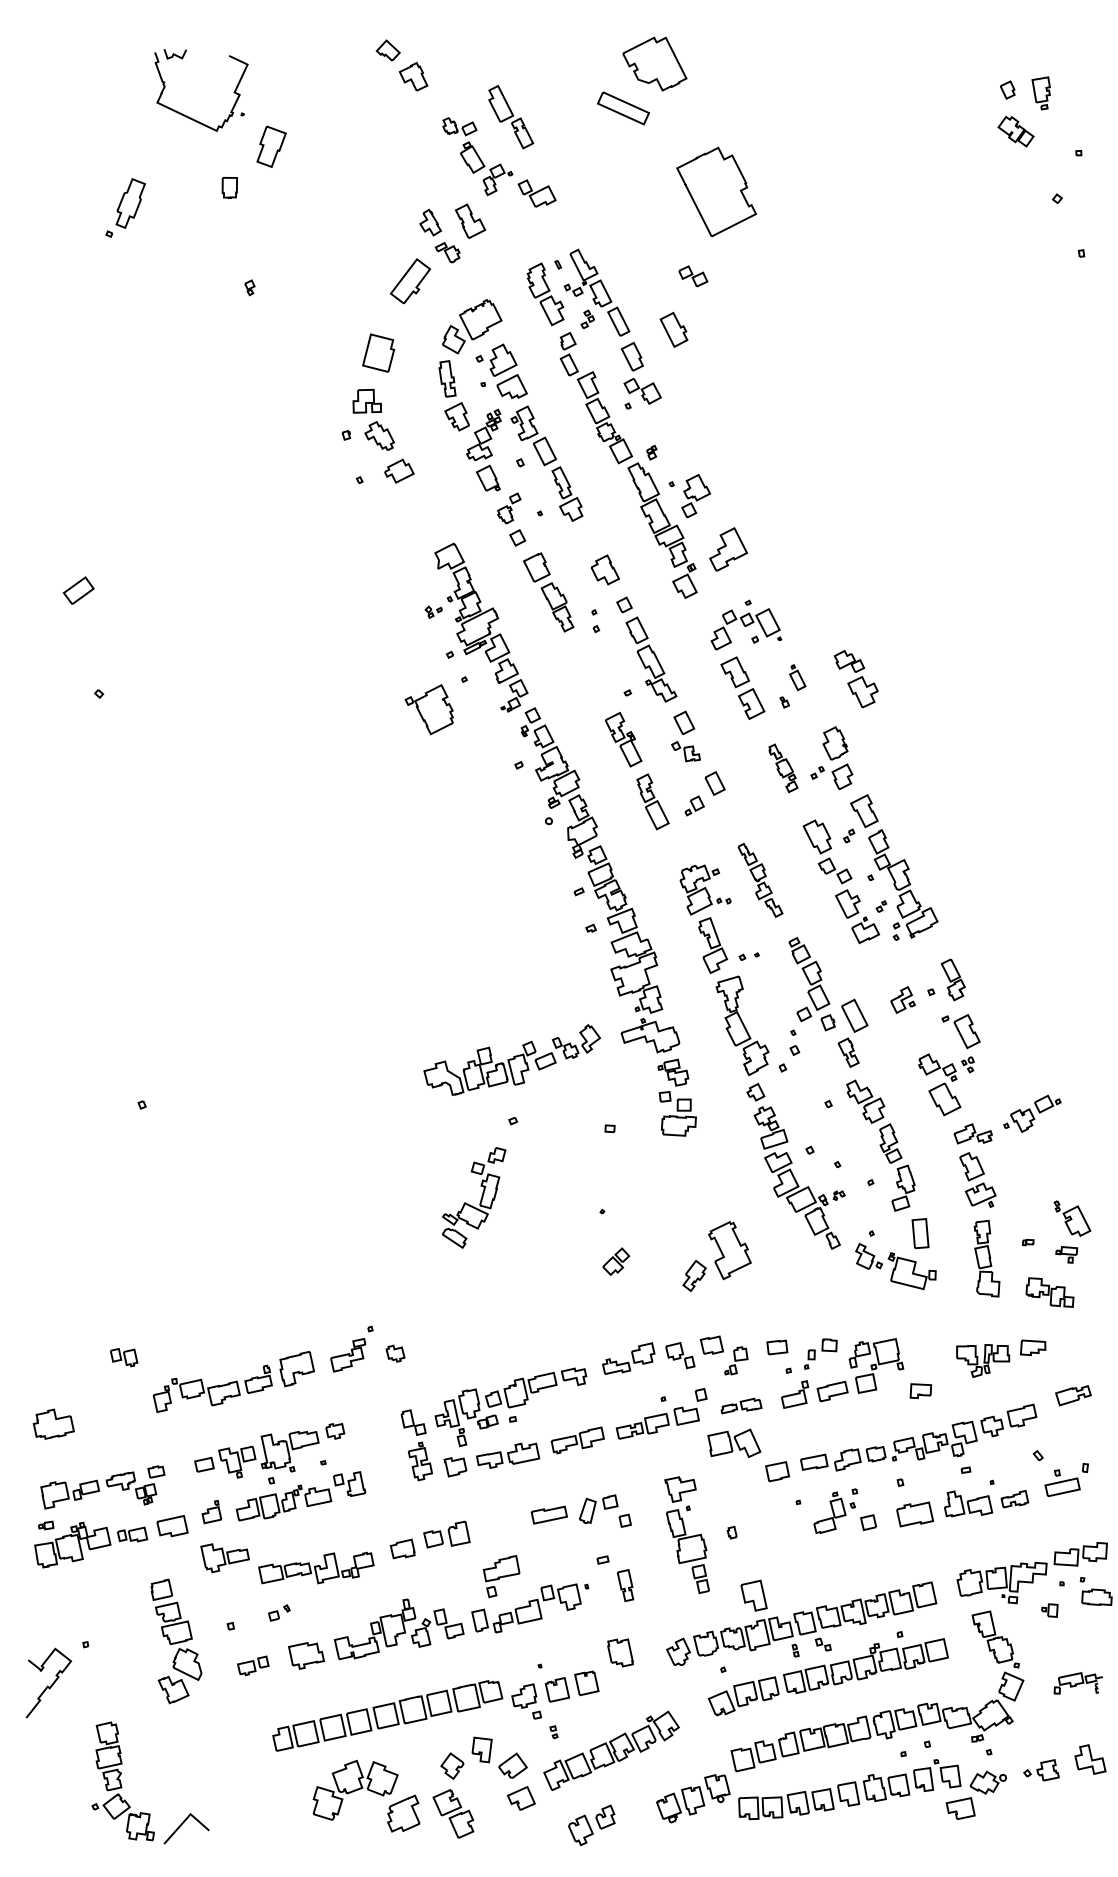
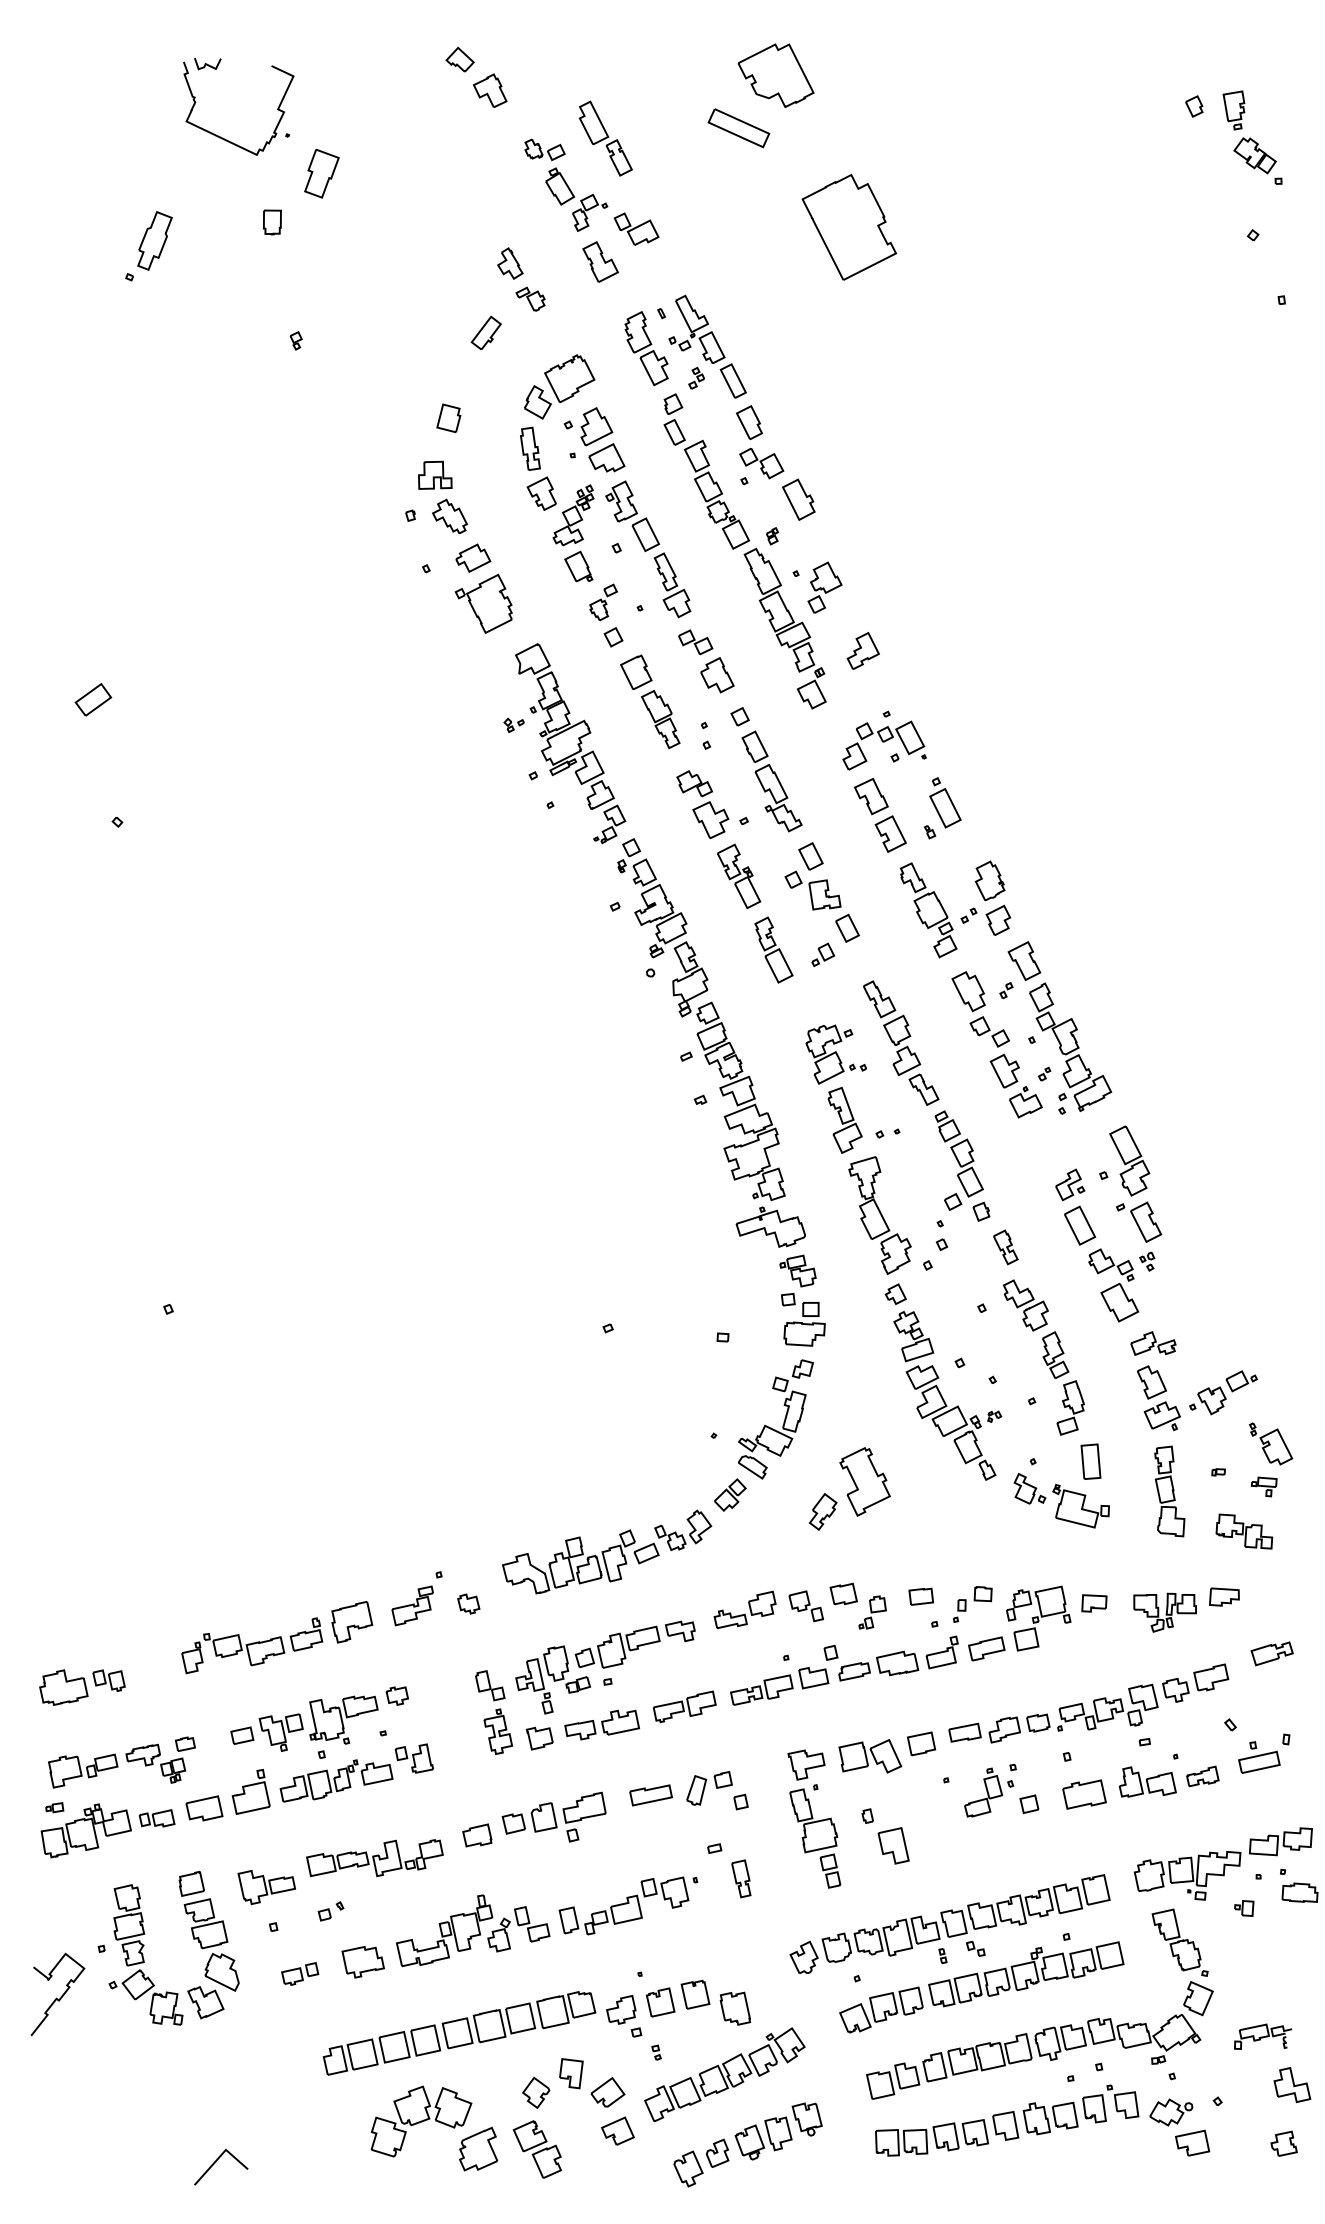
part: (1015, 131) -> (1254, 155), moved
part: (470, 220) -> (600, 261), moved
part: (693, 276) -> (695, 642), moved
part: (409, 280) -> (485, 332), size x0.62
part: (673, 329) -> (798, 499), moved
part: (378, 353) -> (448, 418), size x0.62
part: (727, 549) -> (862, 650), size x0.71
part: (797, 677) -> (945, 802), size x1.67
part: (856, 679) -> (702, 804), moved
part: (429, 709) -> (483, 603), moved
part: (685, 751) -> (812, 890), size x1.67
part: (783, 768) -> (928, 910), size x1.67
part: (760, 879) -> (901, 1042), size x1.43
part: (953, 979) -> (1129, 1160), size x1.43
part: (855, 1015) -> (1080, 1225), moved
part: (512, 1059) -> (607, 1551), moved
part: (1032, 1113) -> (1223, 1392), moved
part: (480, 1199) -> (783, 1421), moved
part: (123, 1357) -> (108, 1680), moved
part: (920, 1391) -> (1094, 1603), moved
part: (741, 1405) -> (878, 1665), size x1.67
part: (734, 1443) -> (870, 1756), moved
part: (211, 1511) -> (250, 1791), size x1.67
part: (224, 1558) -> (266, 1887), moved
part: (501, 1575) -> (584, 1816), moved
part: (753, 1595) -> (893, 1845), moved
part: (620, 1652) -> (735, 2008), moved
part: (1078, 1683) -> (1263, 2036), moved
part: (1047, 1770) -> (1283, 2143), moved
part: (122, 1781) -> (145, 1954), moved
part: (693, 1798) -> (778, 2131), moved
part: (960, 1808) -> (1192, 2142), moved

